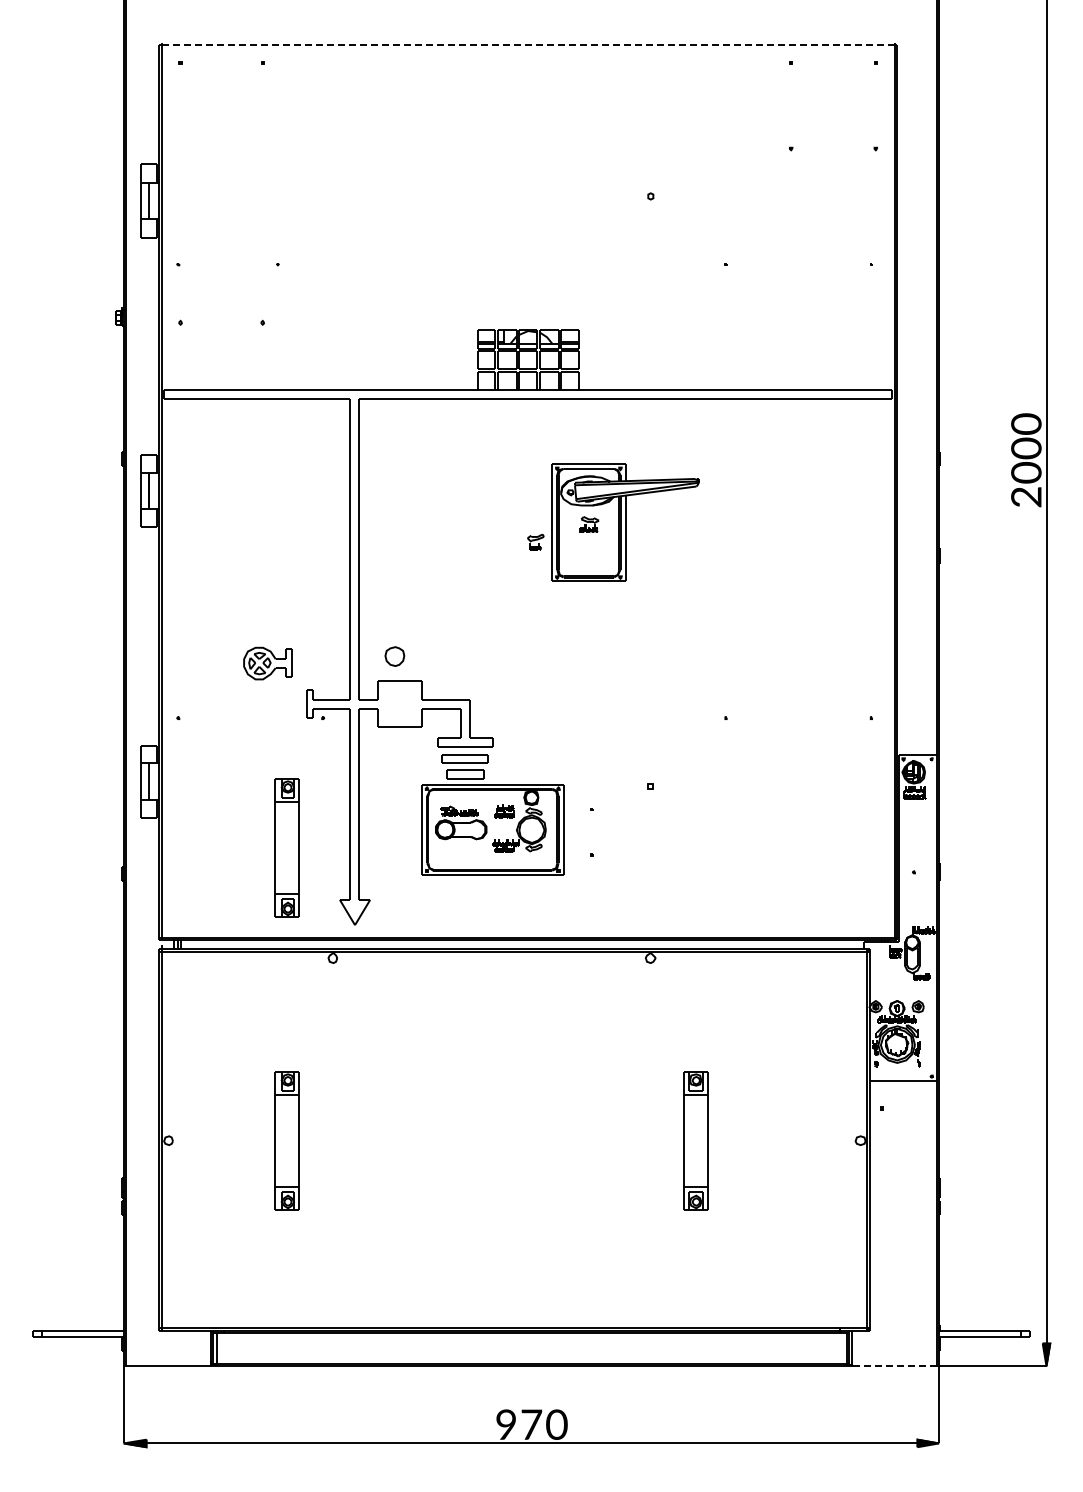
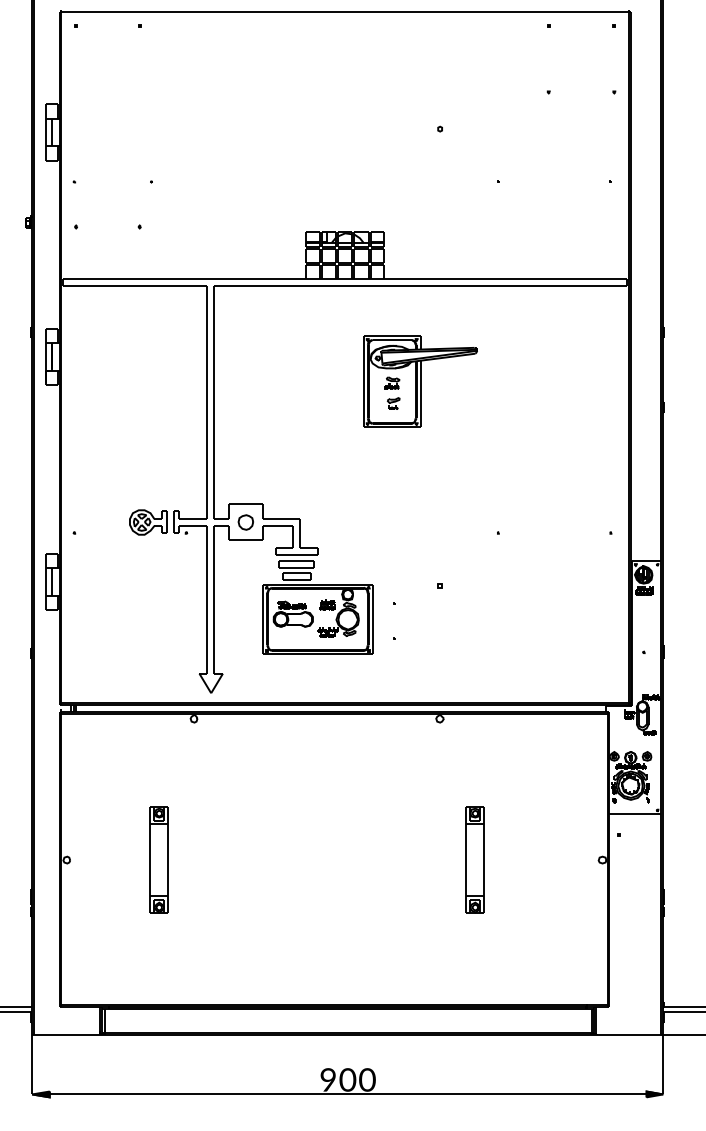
line: (528, 45) -> (345, 12), dashed -> solid
part: (535, 541) -> (393, 403), moved
part: (394, 656) -> (245, 522), moved
part: (267, 663) -> (148, 522), moved
part: (286, 847) -> (158, 633), removed
line: (894, 1366) -> (628, 1034), dashed -> solid
text: (531, 1424) -> (347, 1079), 7 -> 0

